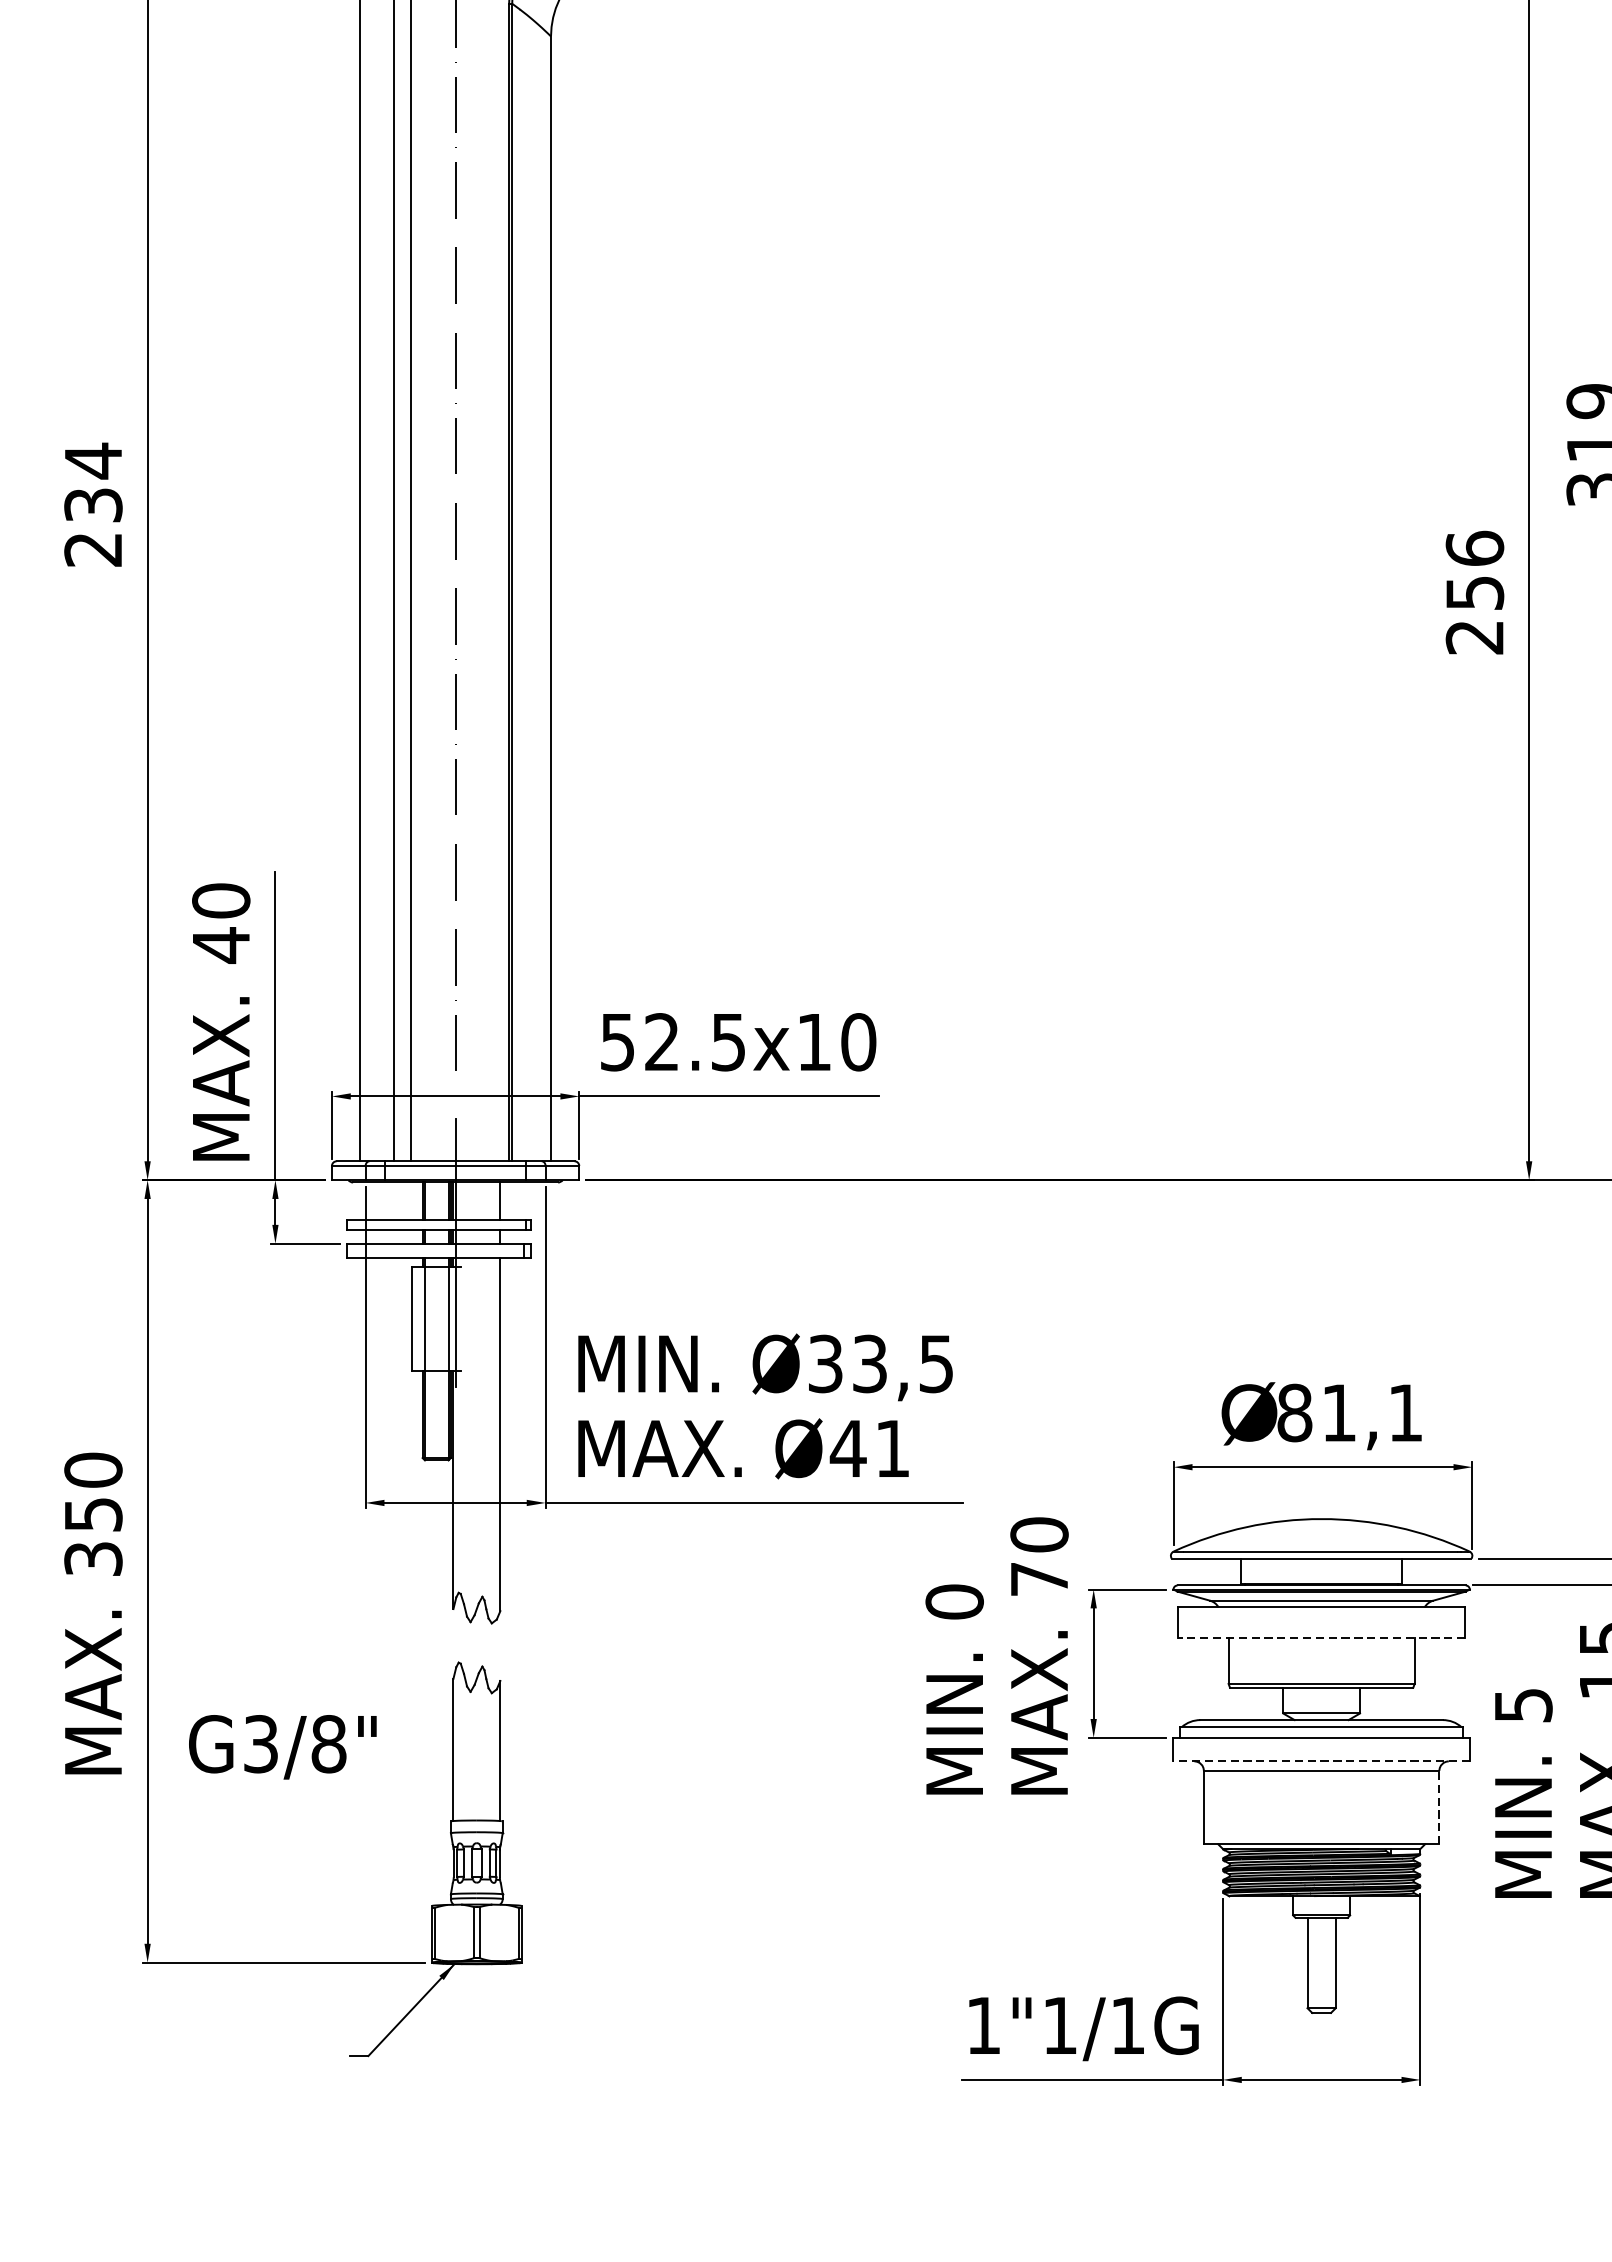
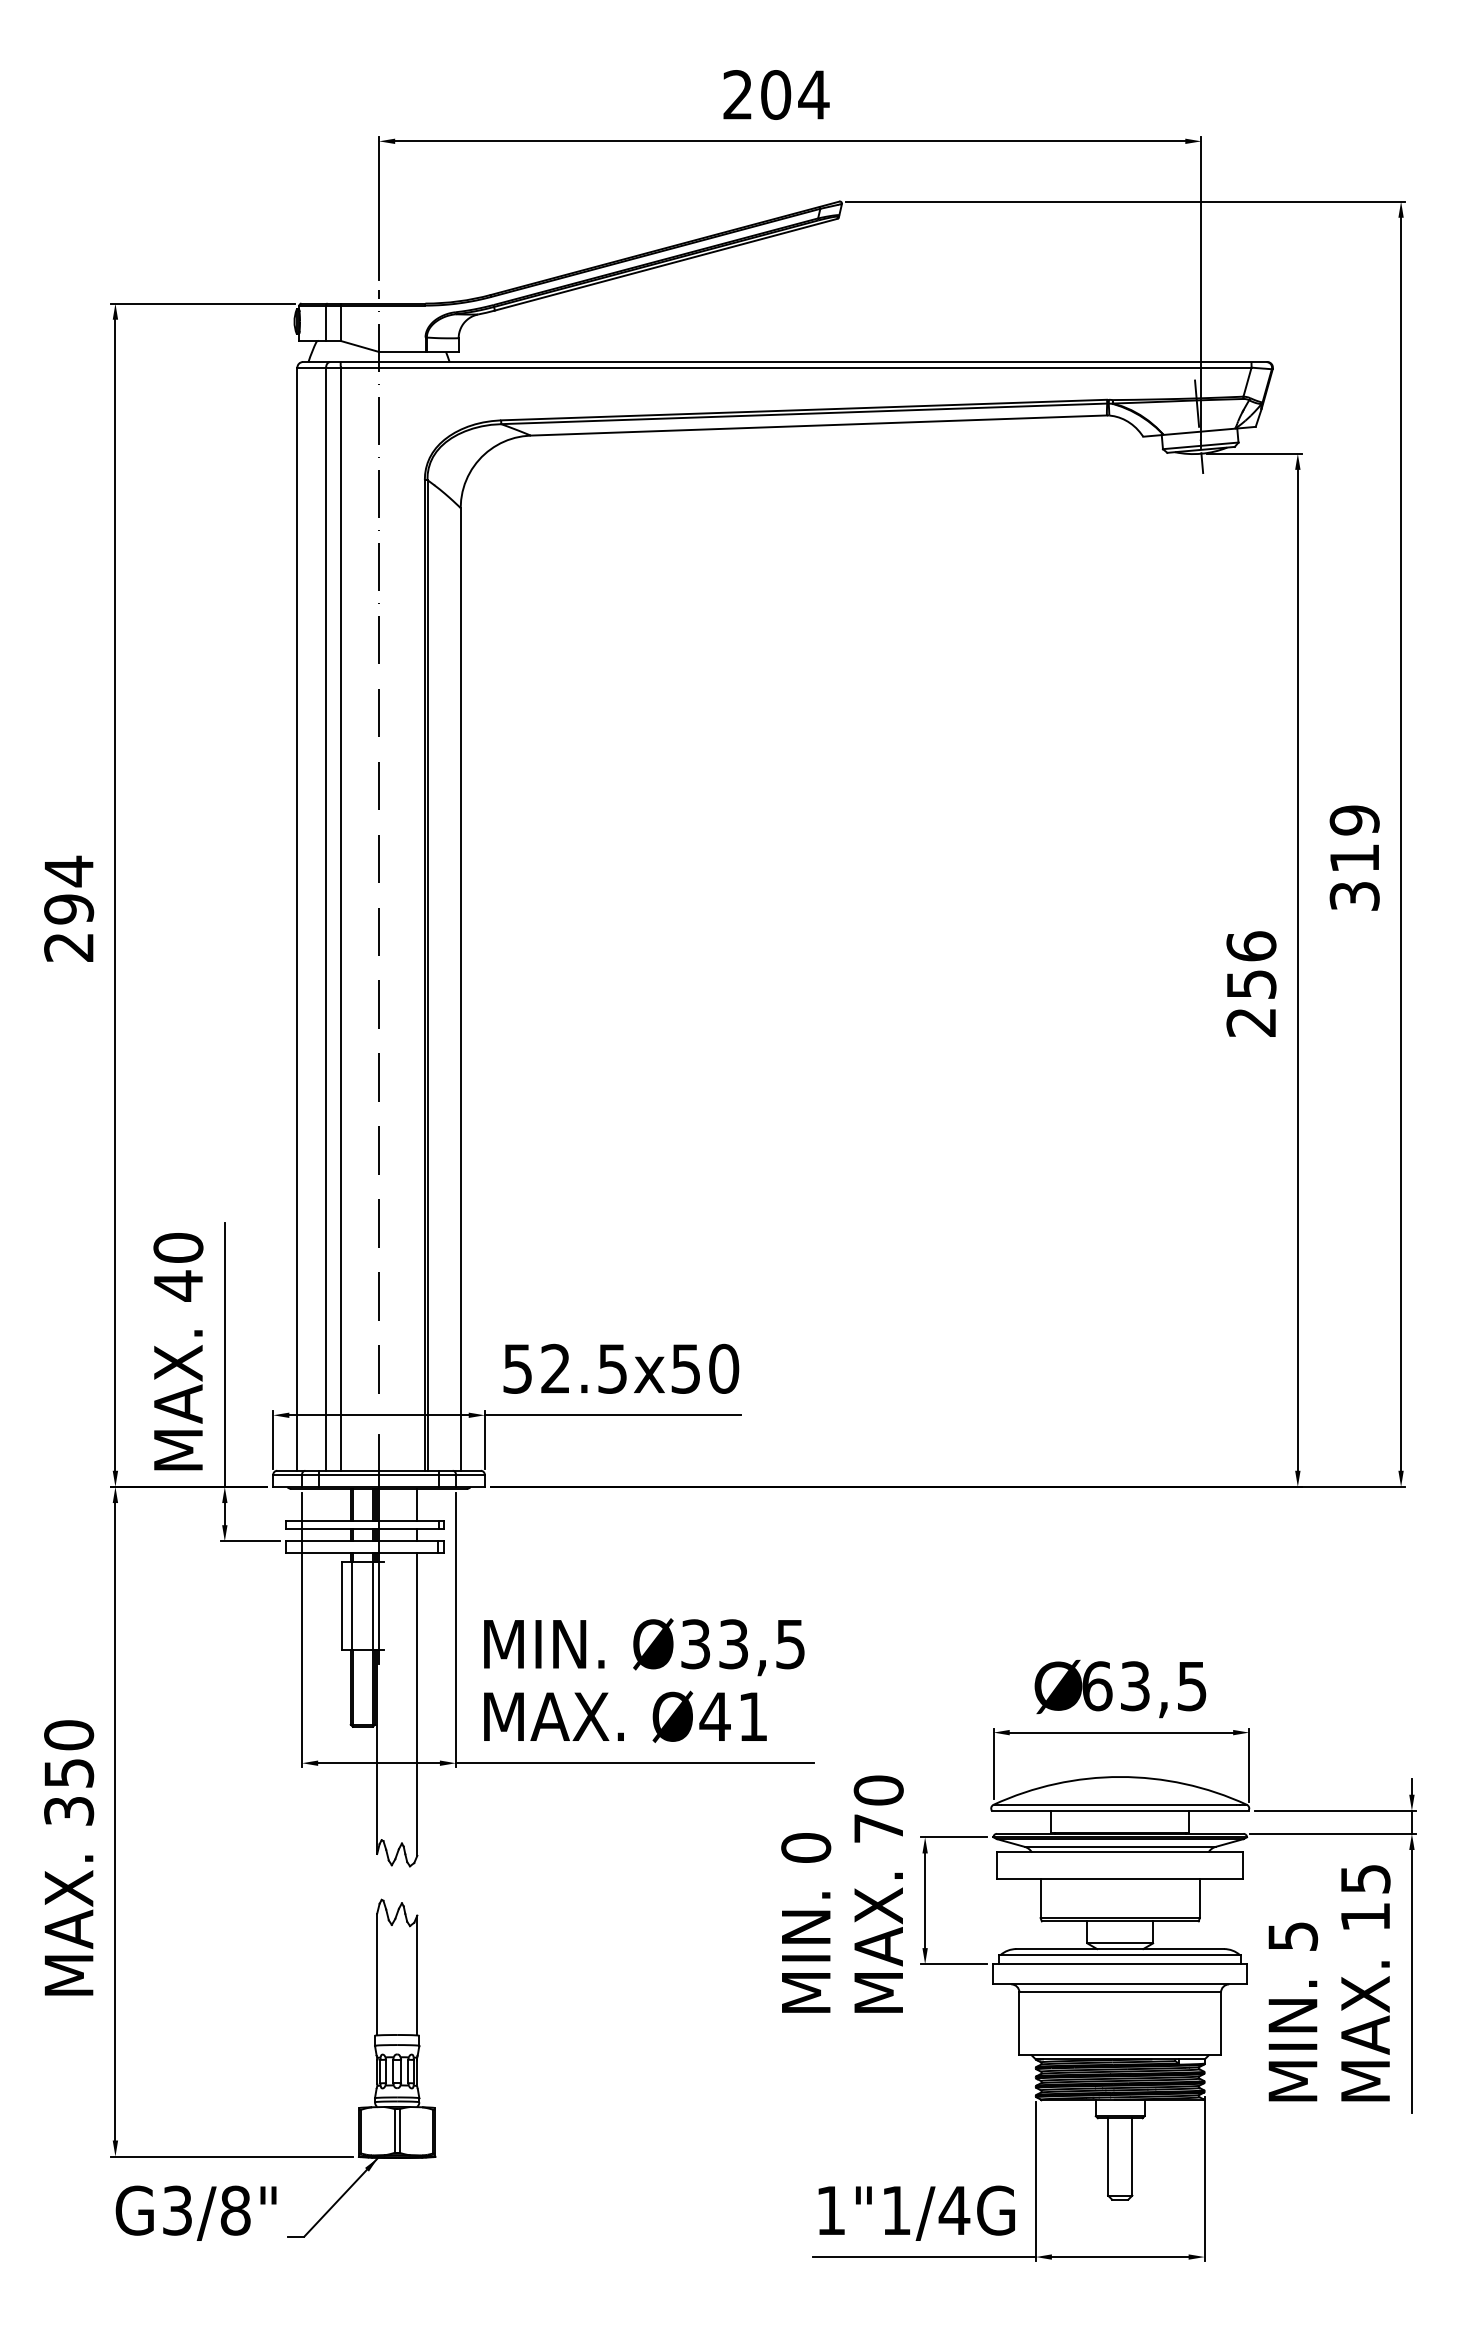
text: (92, 505) -> (68, 909), 234 -> 294
text: (813, 1041) -> (685, 1368), 52.5x10 -> 52.5x50
text: (1349, 1413) -> (1144, 1686), 81,1 -> 63,5
line: (1321, 1637) -> (1120, 1878), dashed -> solid
text: (282, 1746) -> (195, 2212), moved
line: (1320, 1761) -> (1119, 1984), dashed -> solid
line: (1439, 1807) -> (1221, 2023), dashed -> solid
text: (1127, 2025) -> (954, 2210), 1"1/1G -> 1"1/4G

